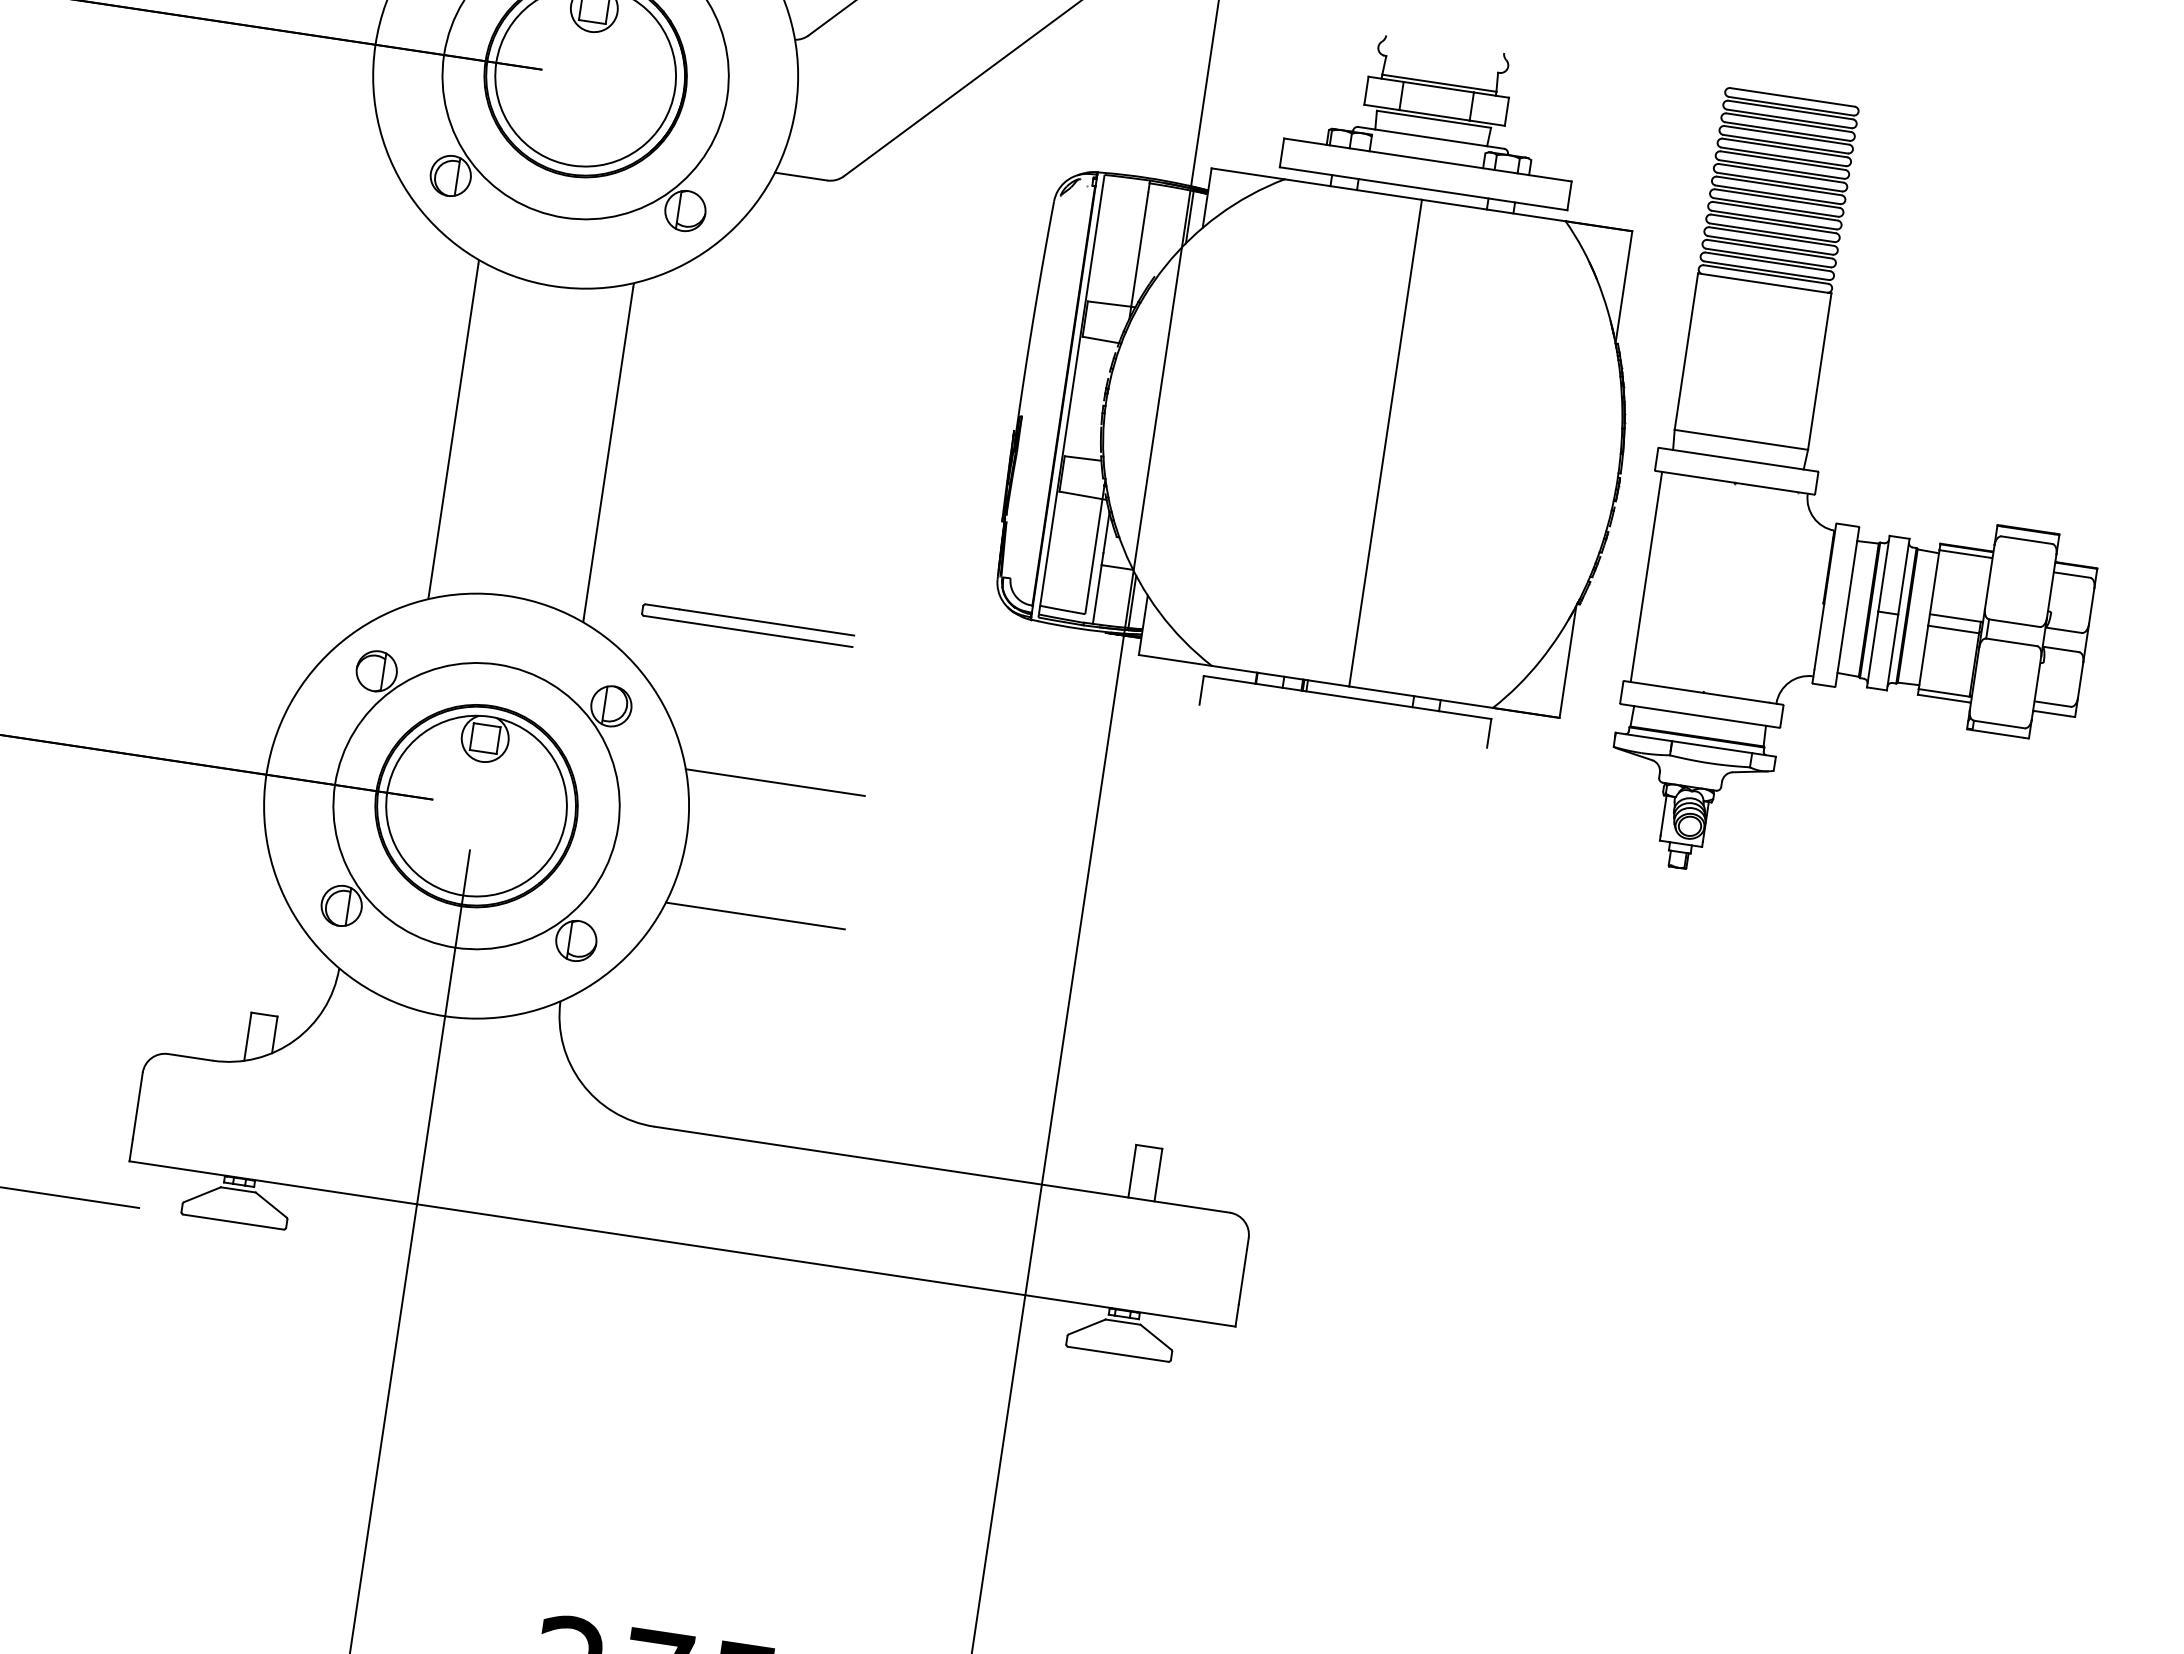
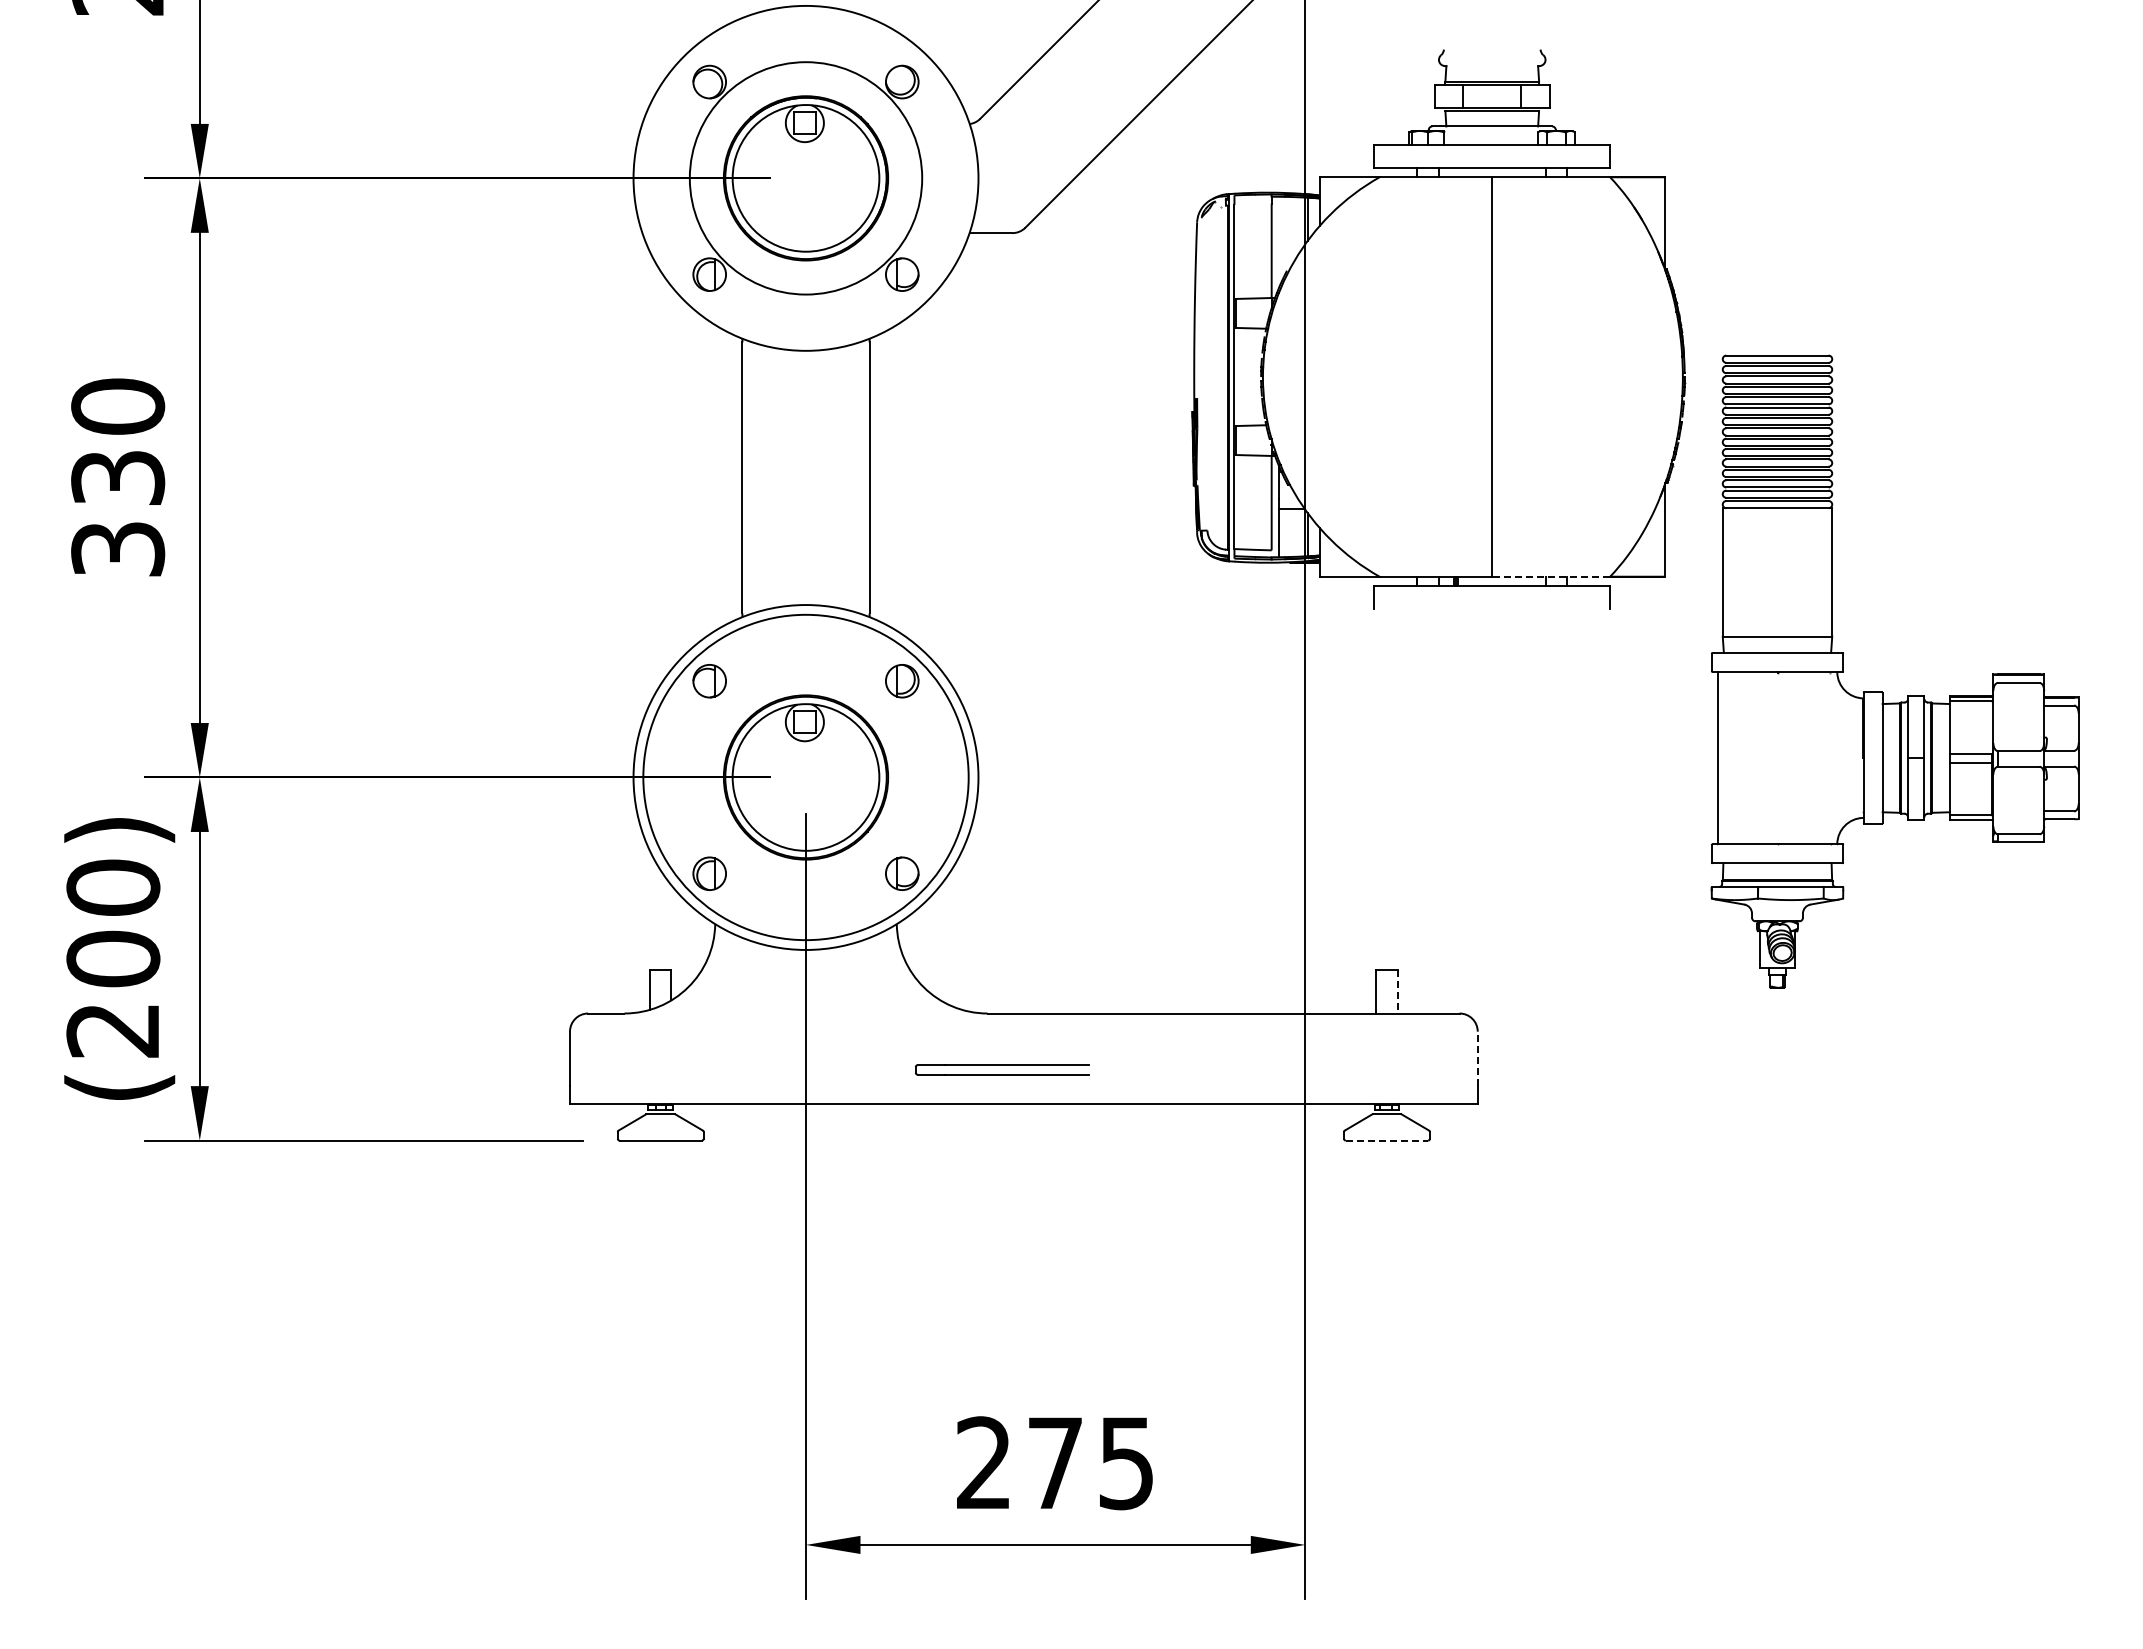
part: (1859, 525) -> (1882, 691), moved
part: (748, 625) -> (1002, 1069), moved
line: (1421, 696) -> (1551, 576), solid -> dashed
line: (774, 782) -> (1042, 722), removed
circle: (475, 806) -> (805, 777), size x1.4
line: (754, 916) -> (1042, 832), removed
line: (1158, 1174) -> (1397, 991), solid -> dashed
line: (1243, 1270) -> (1477, 1058), solid -> dashed
line: (1118, 1354) -> (1387, 1140), solid -> dashed

